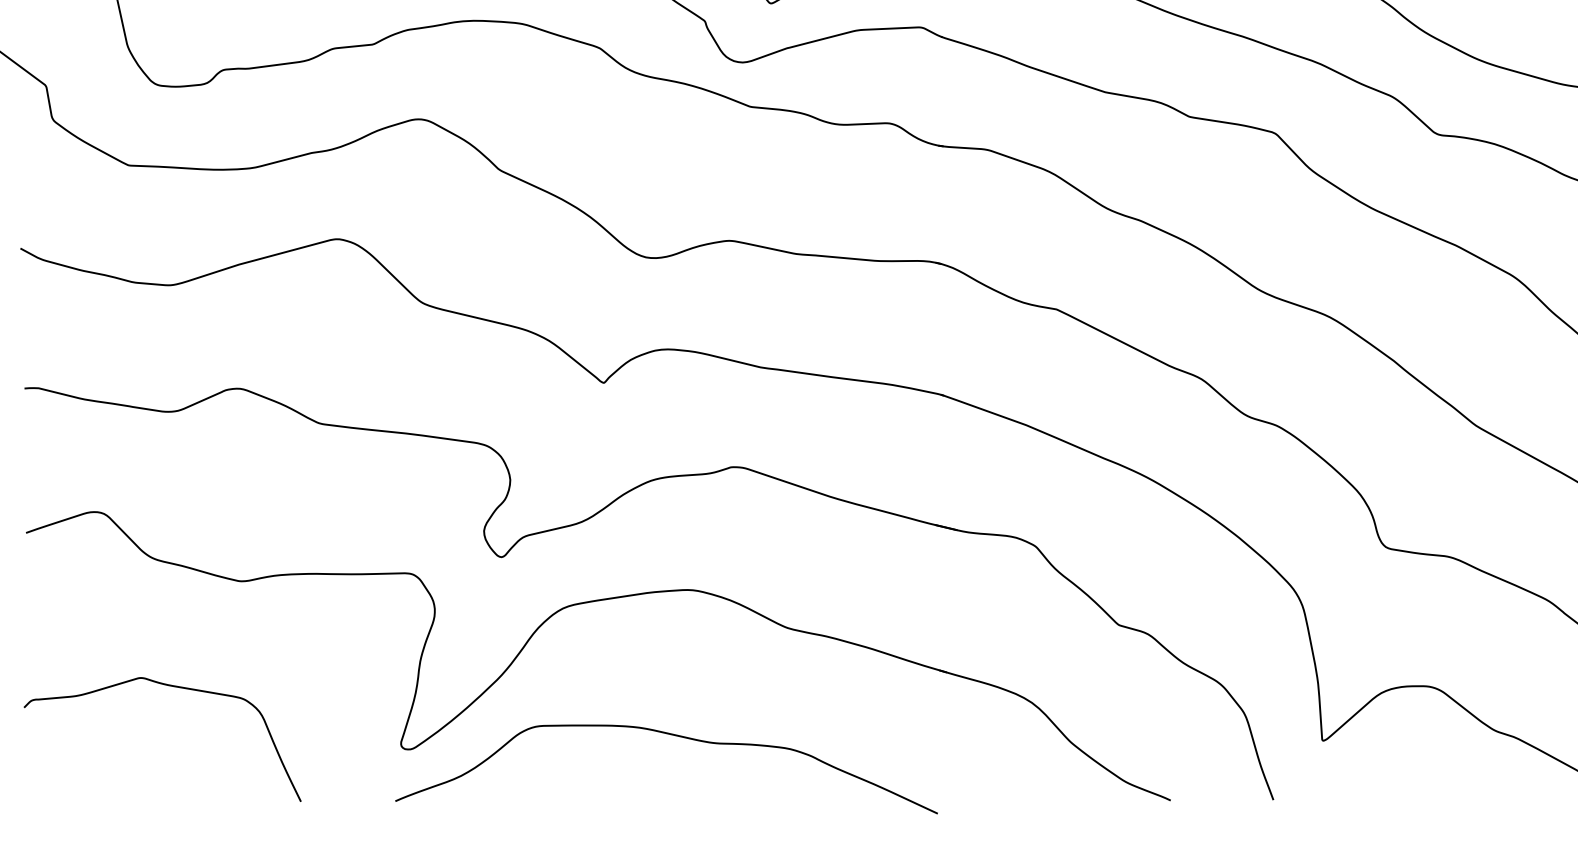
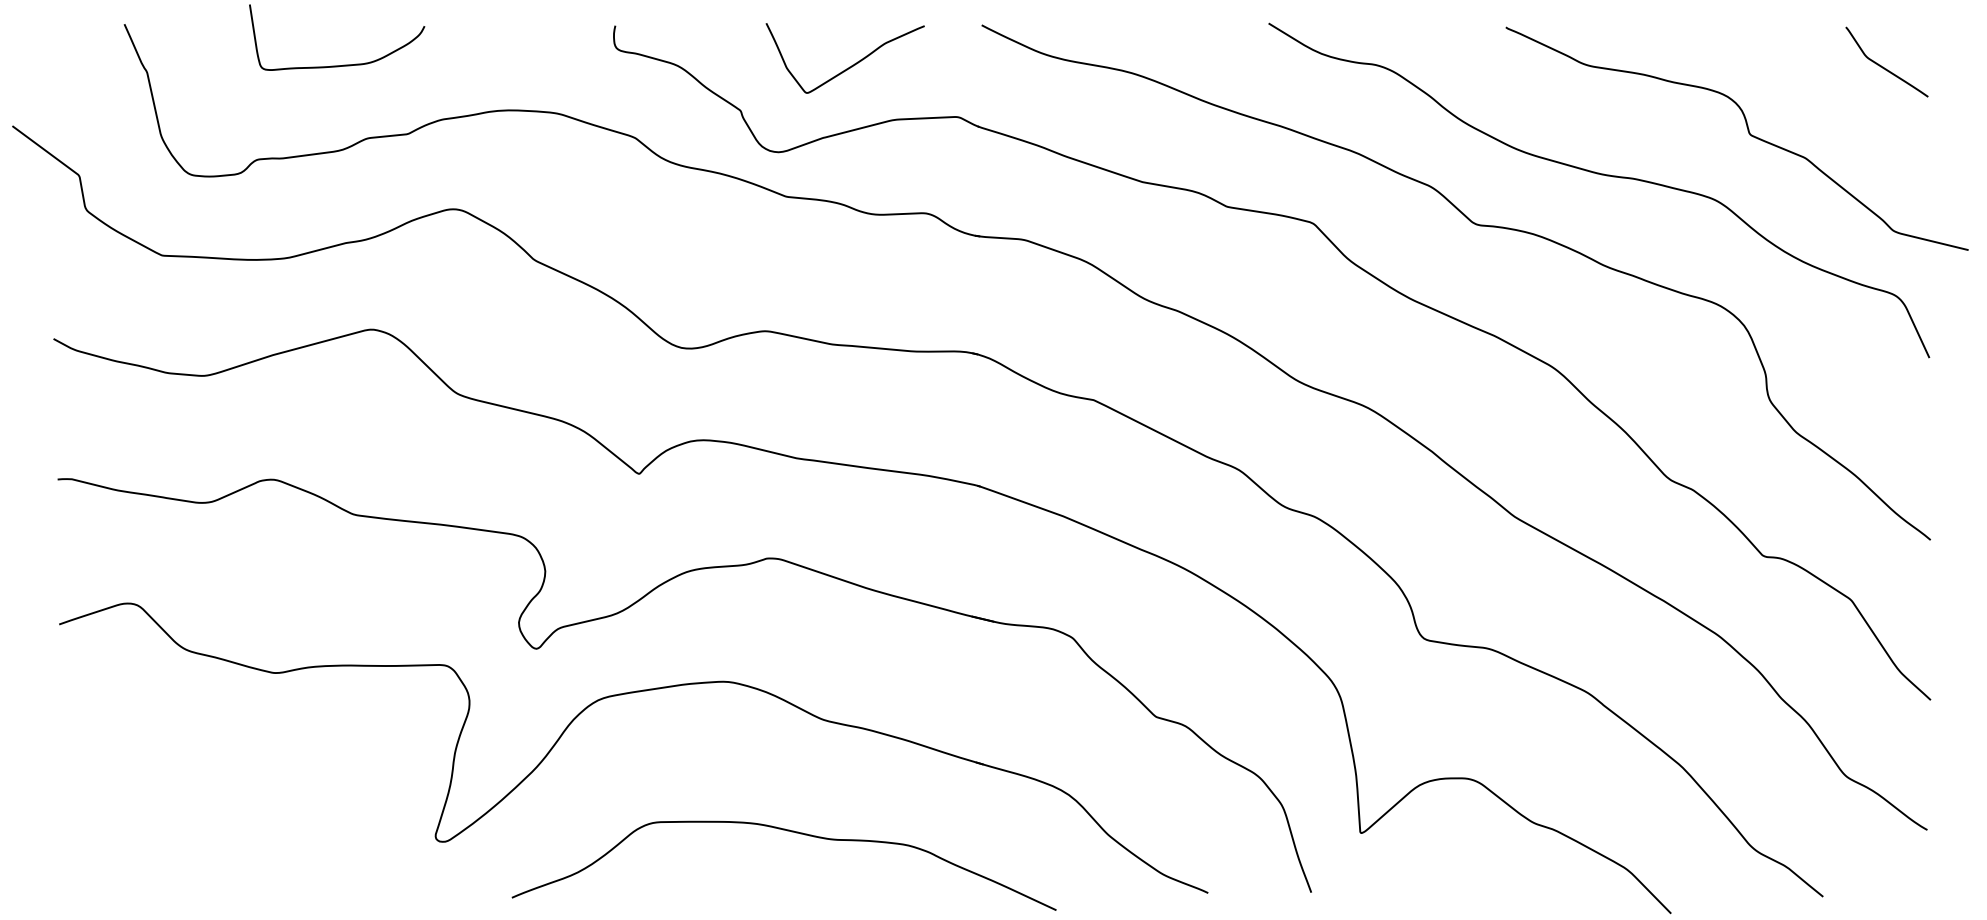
curve: (167, 686) -> (201, 778), removed
curve: (673, 736) -> (791, 832), moved

